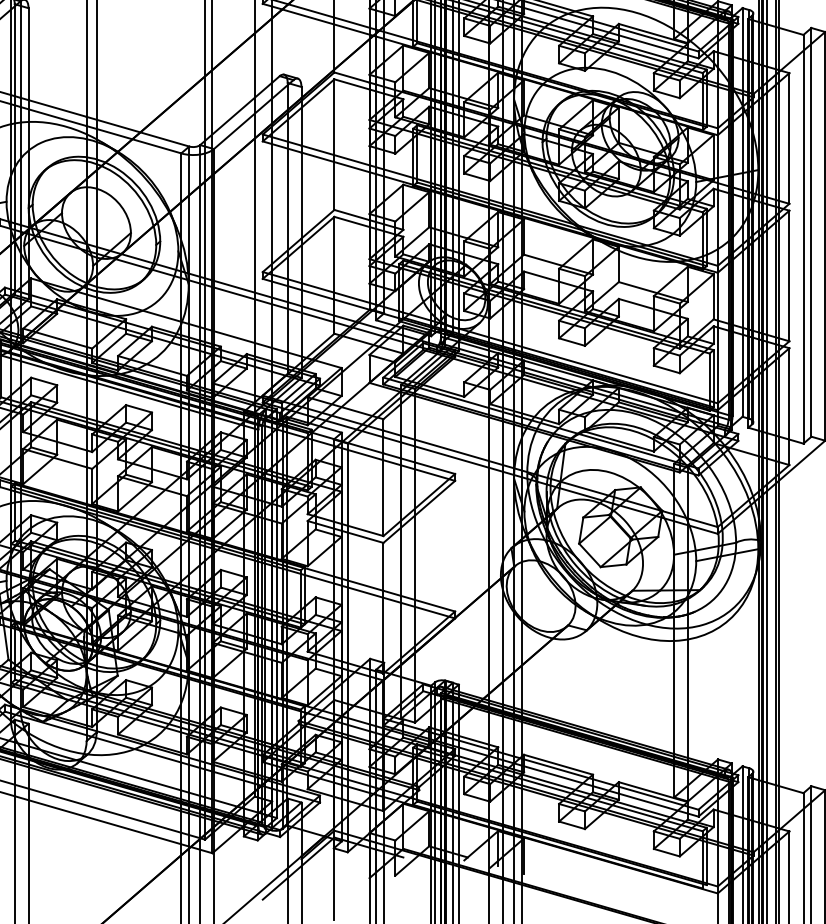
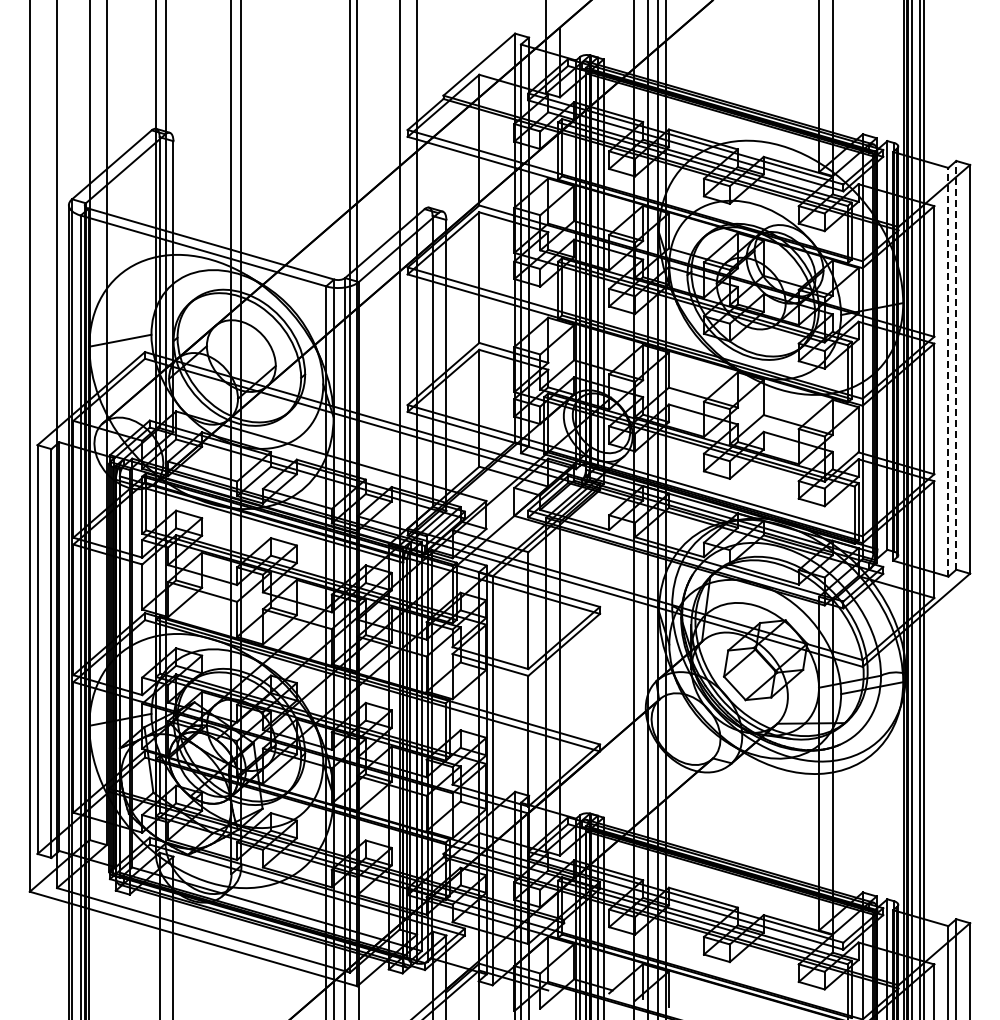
line: (811, 231) -> (956, 364), solid -> dashed
line: (803, 238) -> (948, 371), solid -> dashed

